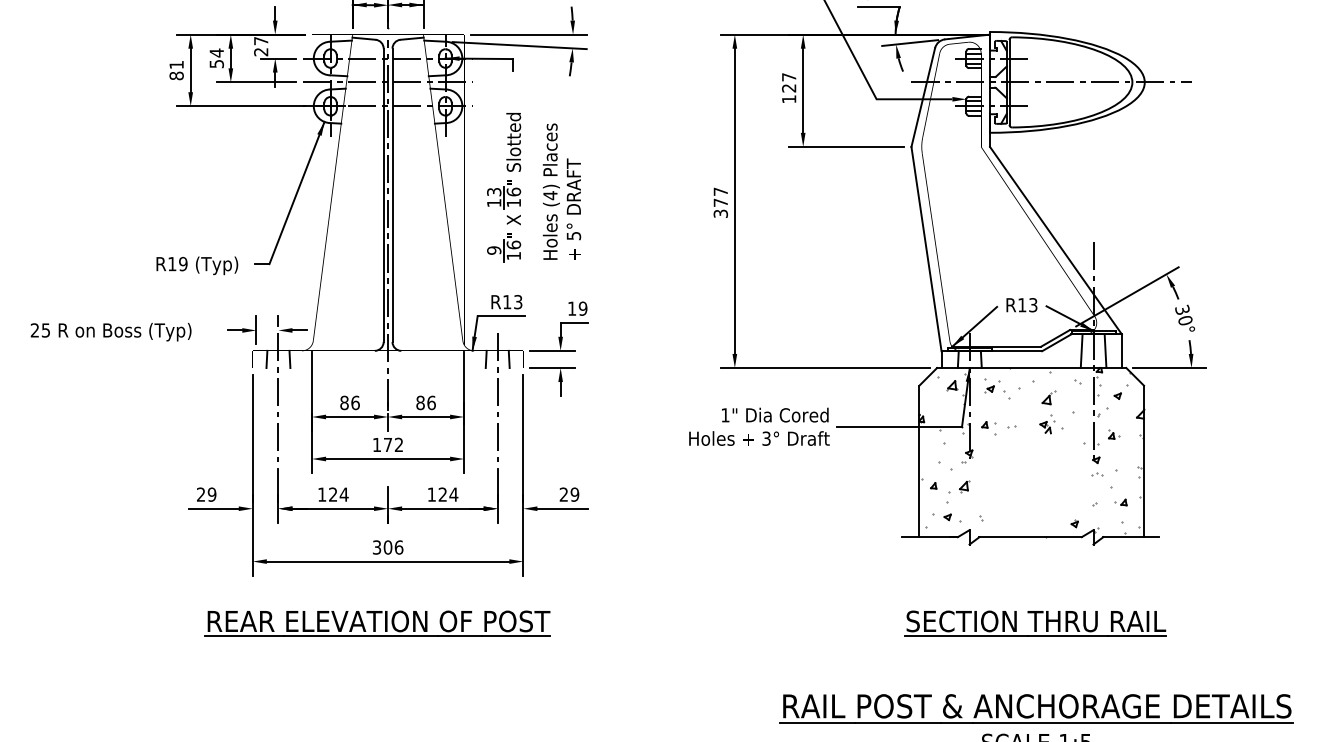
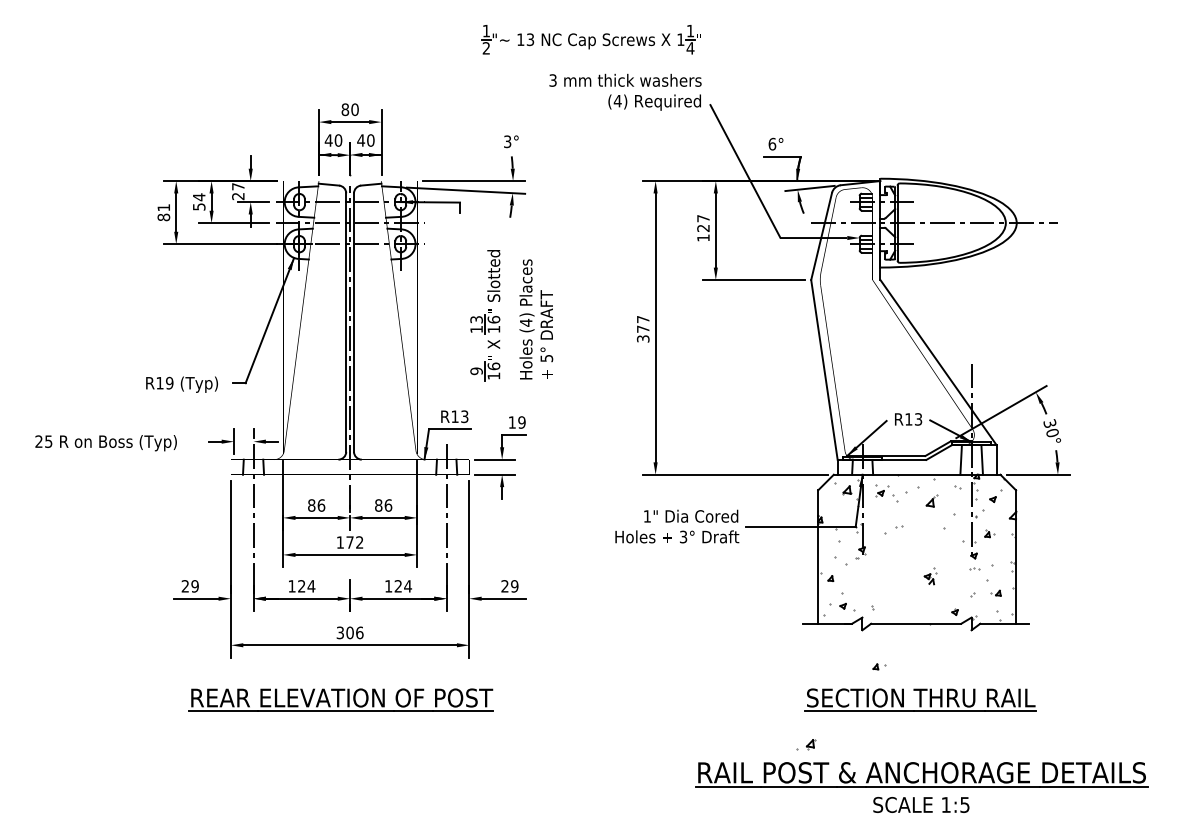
part: (542, 187) -> (519, 315), moved
part: (988, 424) -> (879, 666), moved
part: (1046, 424) -> (930, 576), moved
part: (959, 486) -> (806, 744), moved

